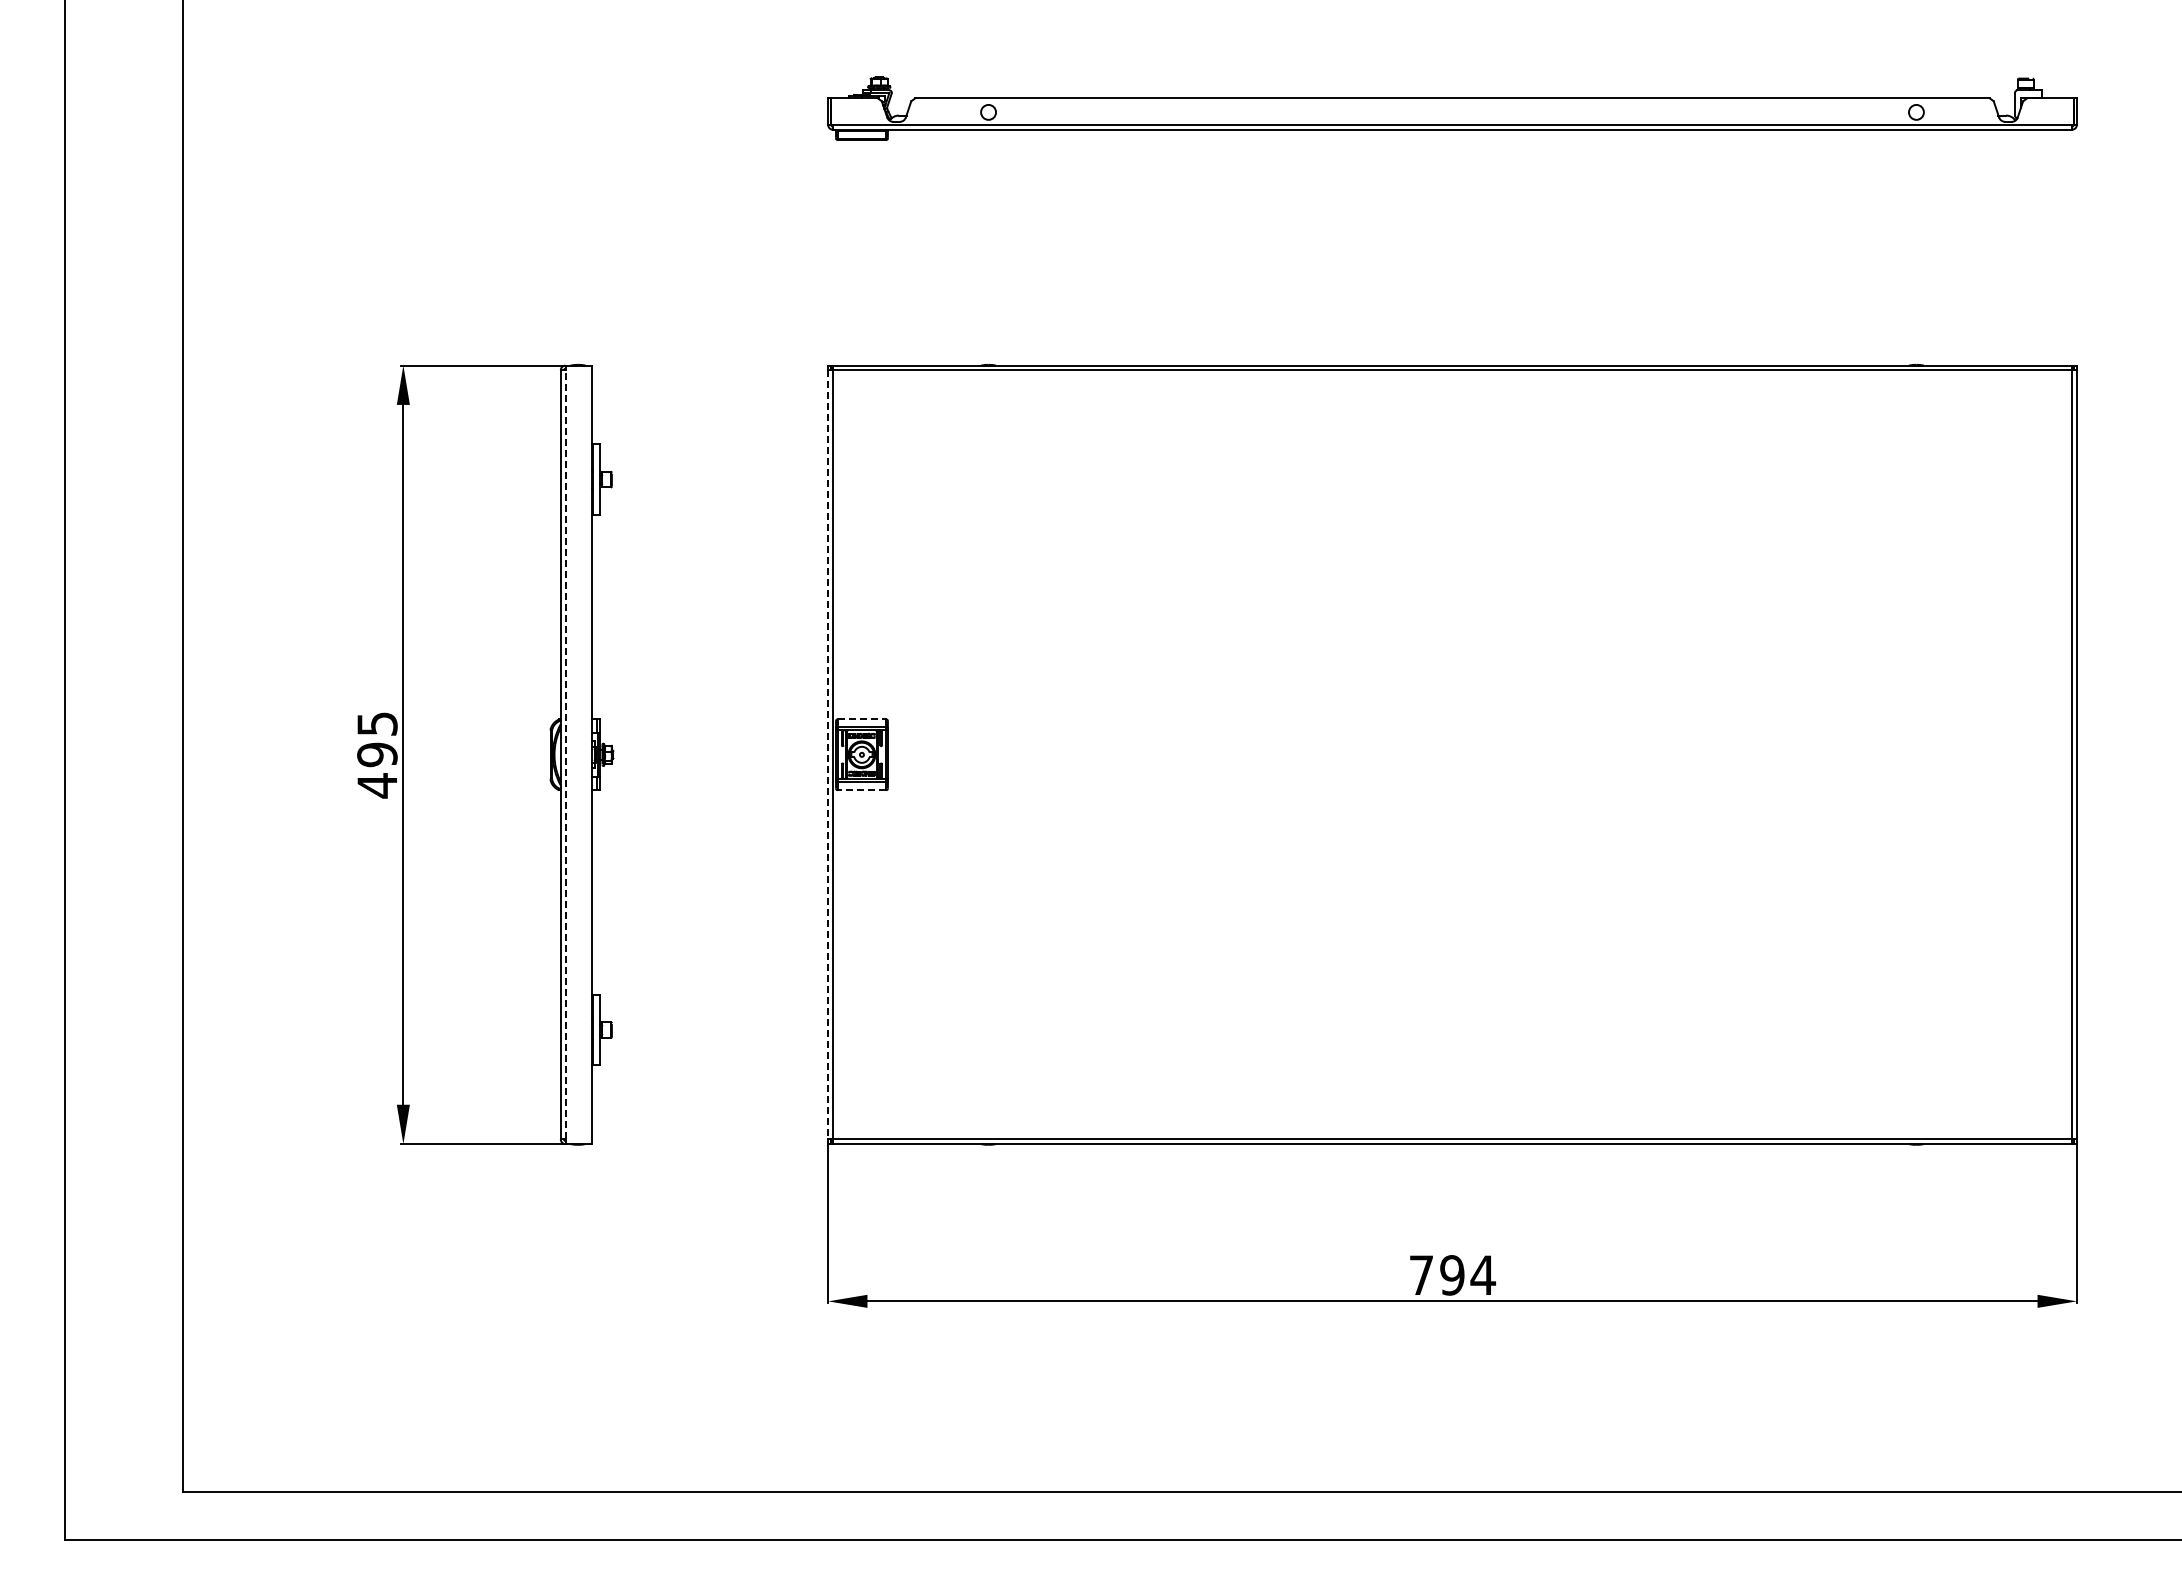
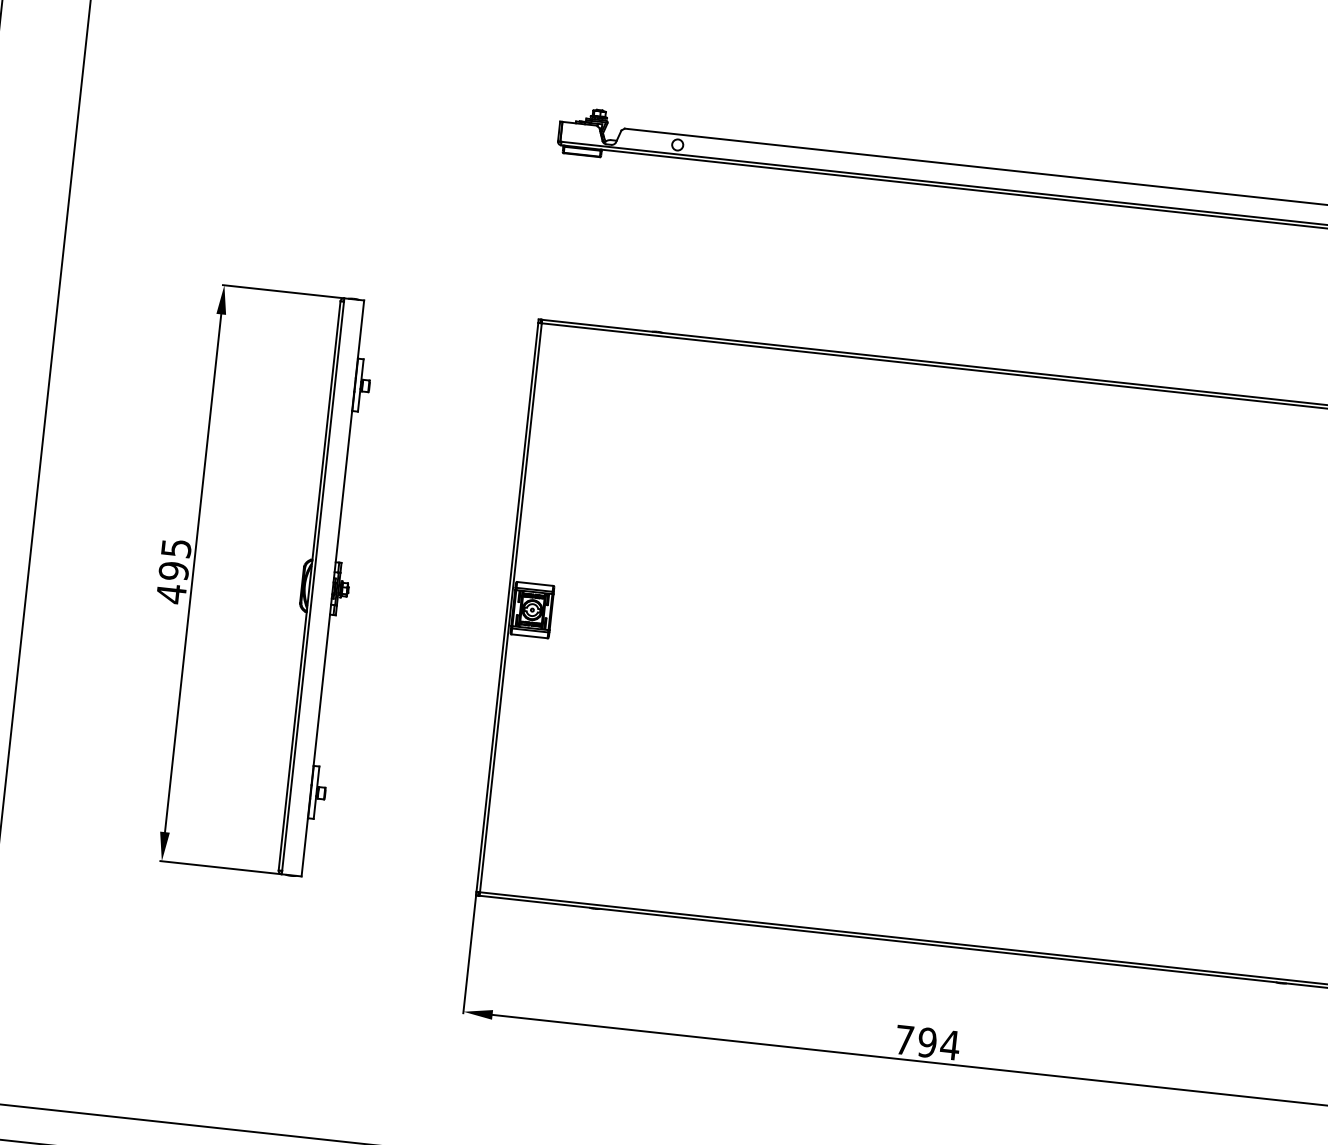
line: (862, 719) -> (535, 584), dashed -> solid
line: (565, 754) -> (313, 586), dashed -> solid
line: (828, 754) -> (507, 607), dashed -> solid
line: (861, 790) -> (529, 636), dashed -> solid

